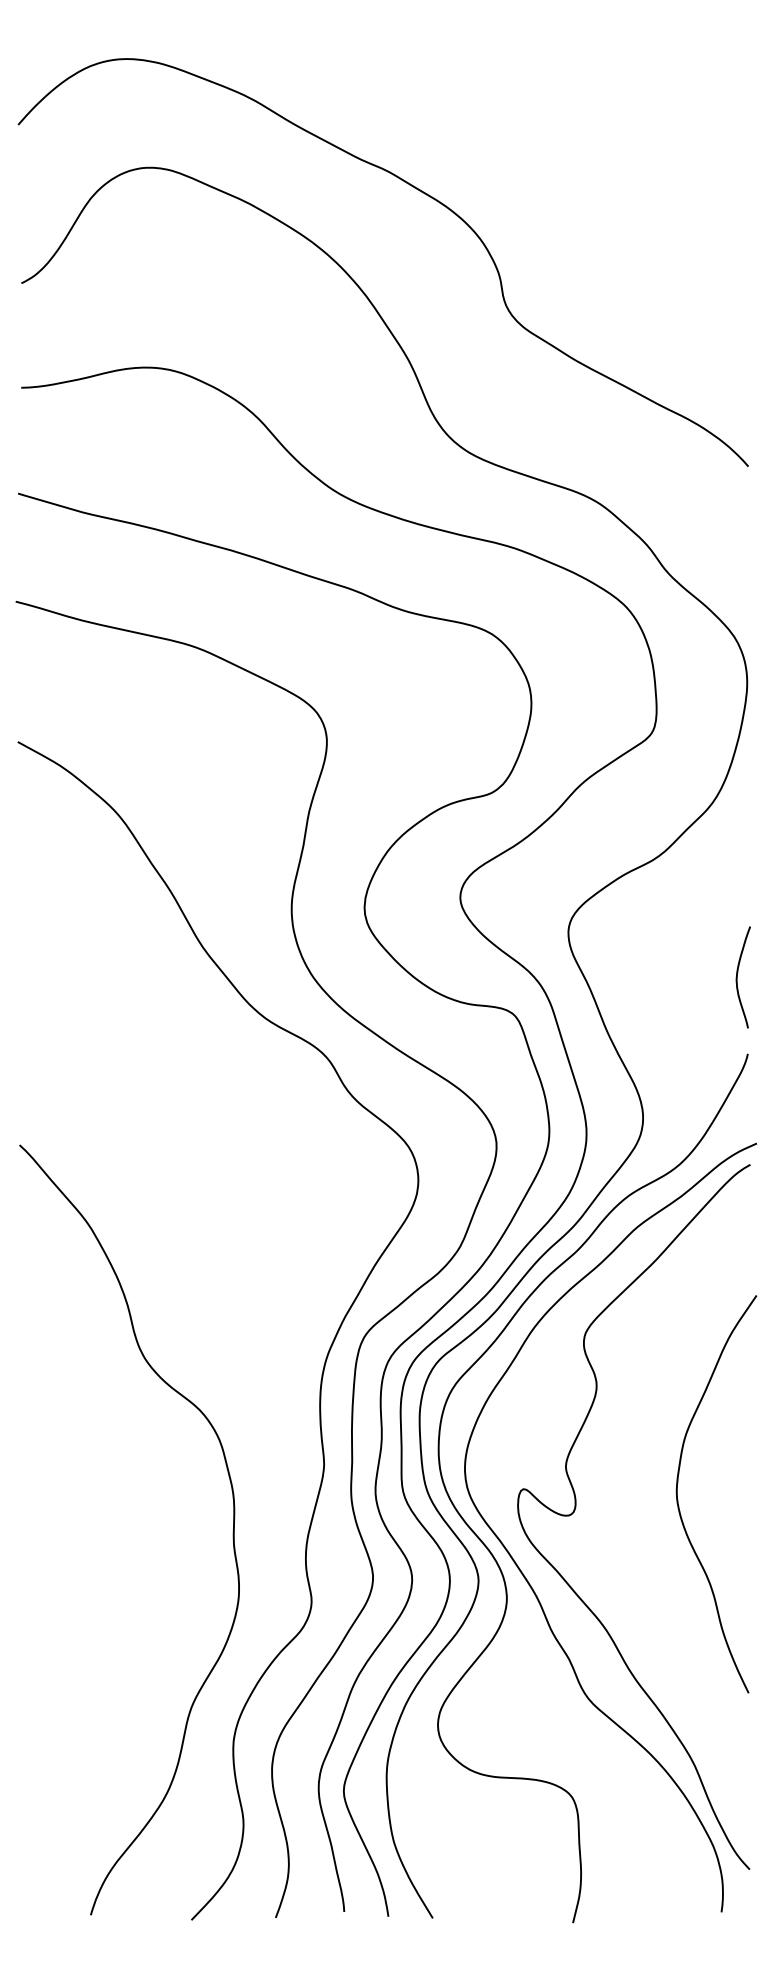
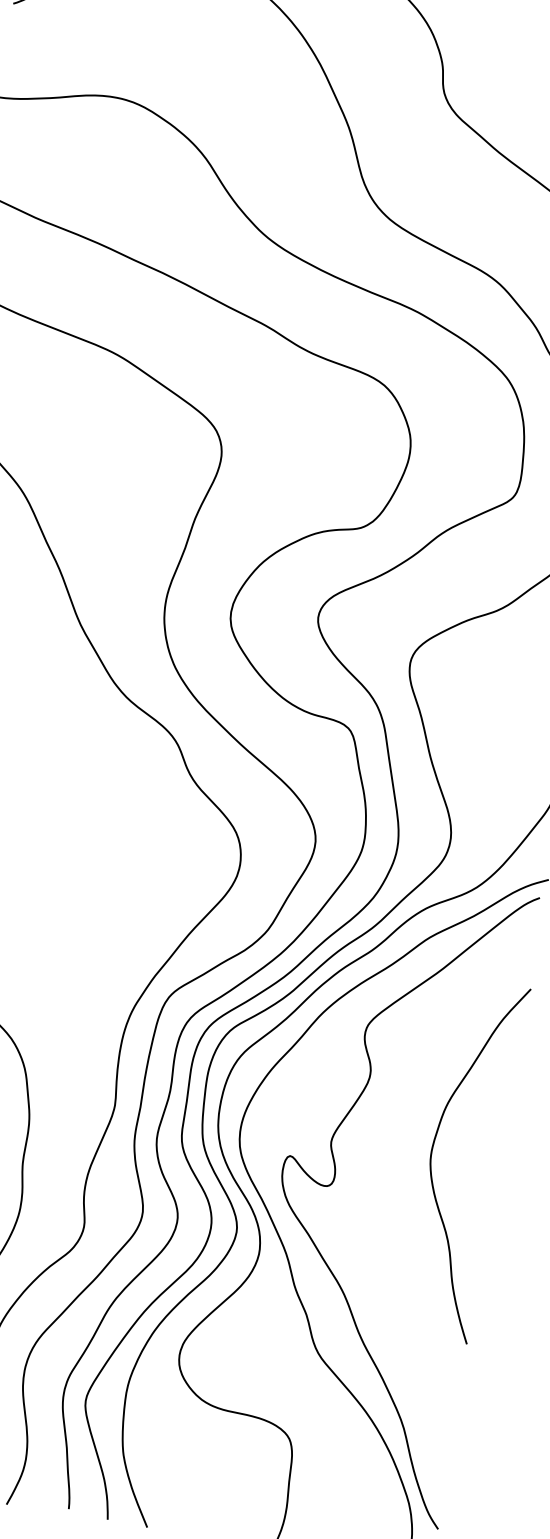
curve: (678, 1499) -> (431, 1160), moved

